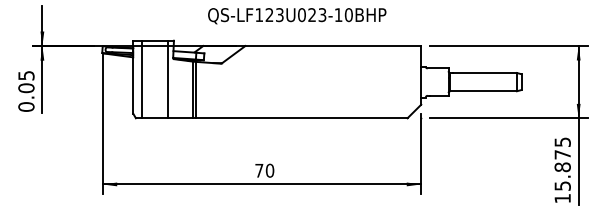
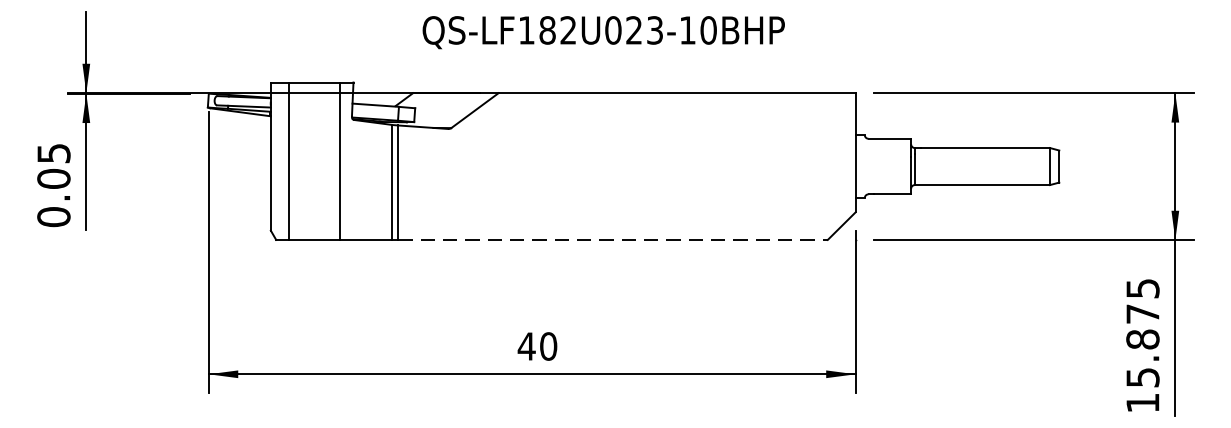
text: (274, 15) -> (557, 31), QS-LF123U023-10BHP -> QS-LF182U023-10BHP
line: (301, 118) -> (612, 240), solid -> dashed
text: (258, 170) -> (525, 345), 70 -> 40

